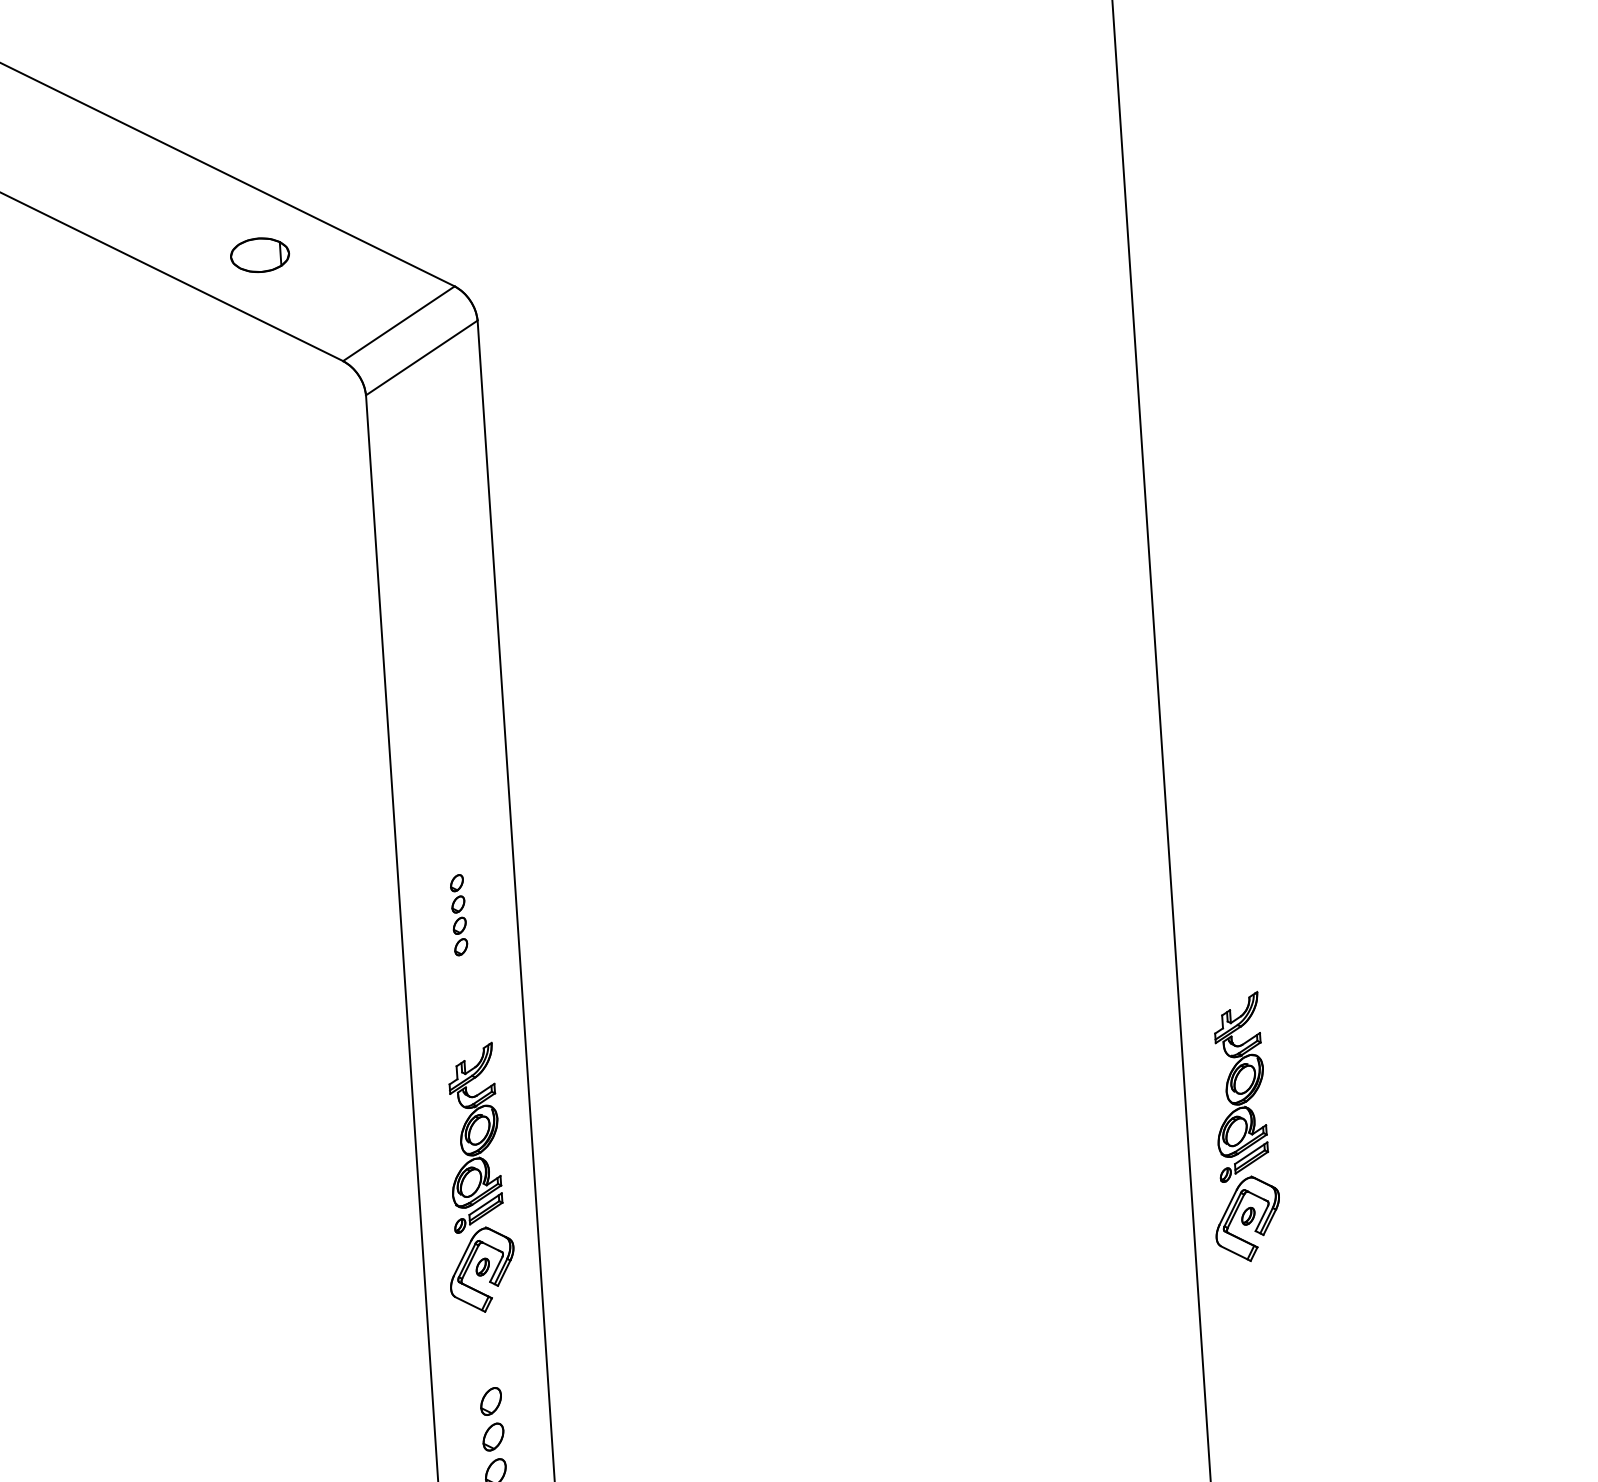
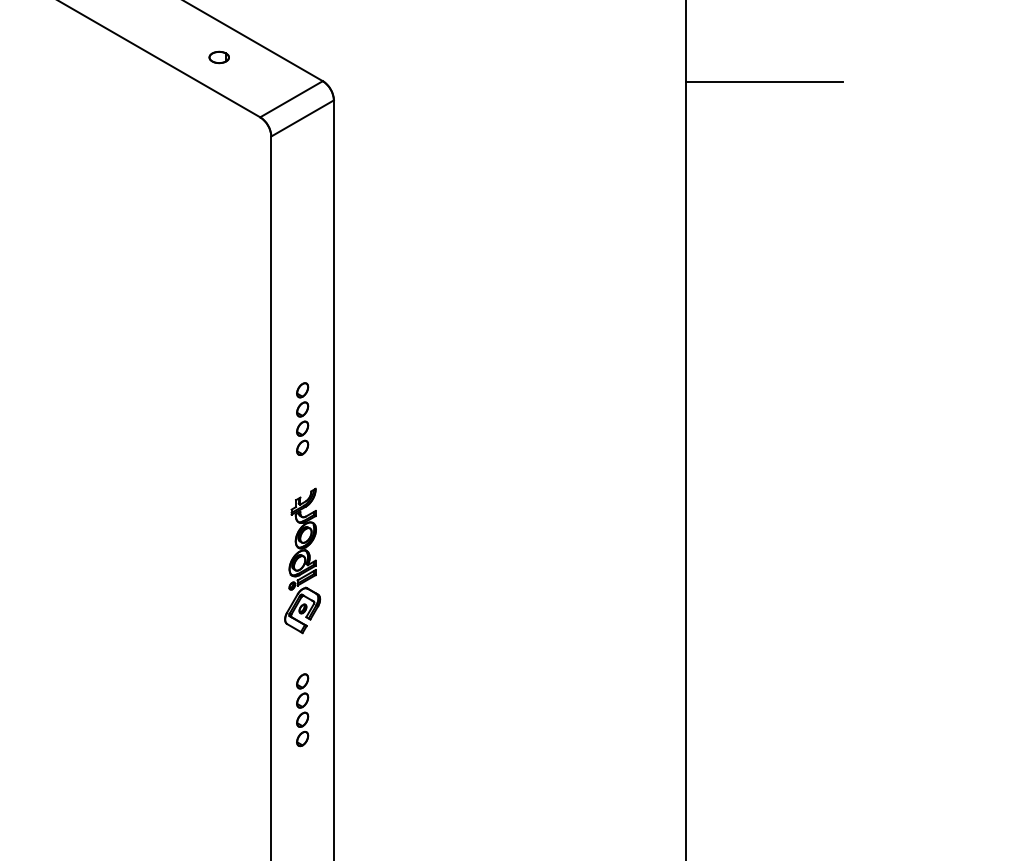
line: (1273, 232) -> (764, 81), added
part: (258, 255) -> (218, 57), size x0.62
part: (458, 914) -> (302, 418), size x1.67
part: (1241, 1126) -> (715, 560), removed

